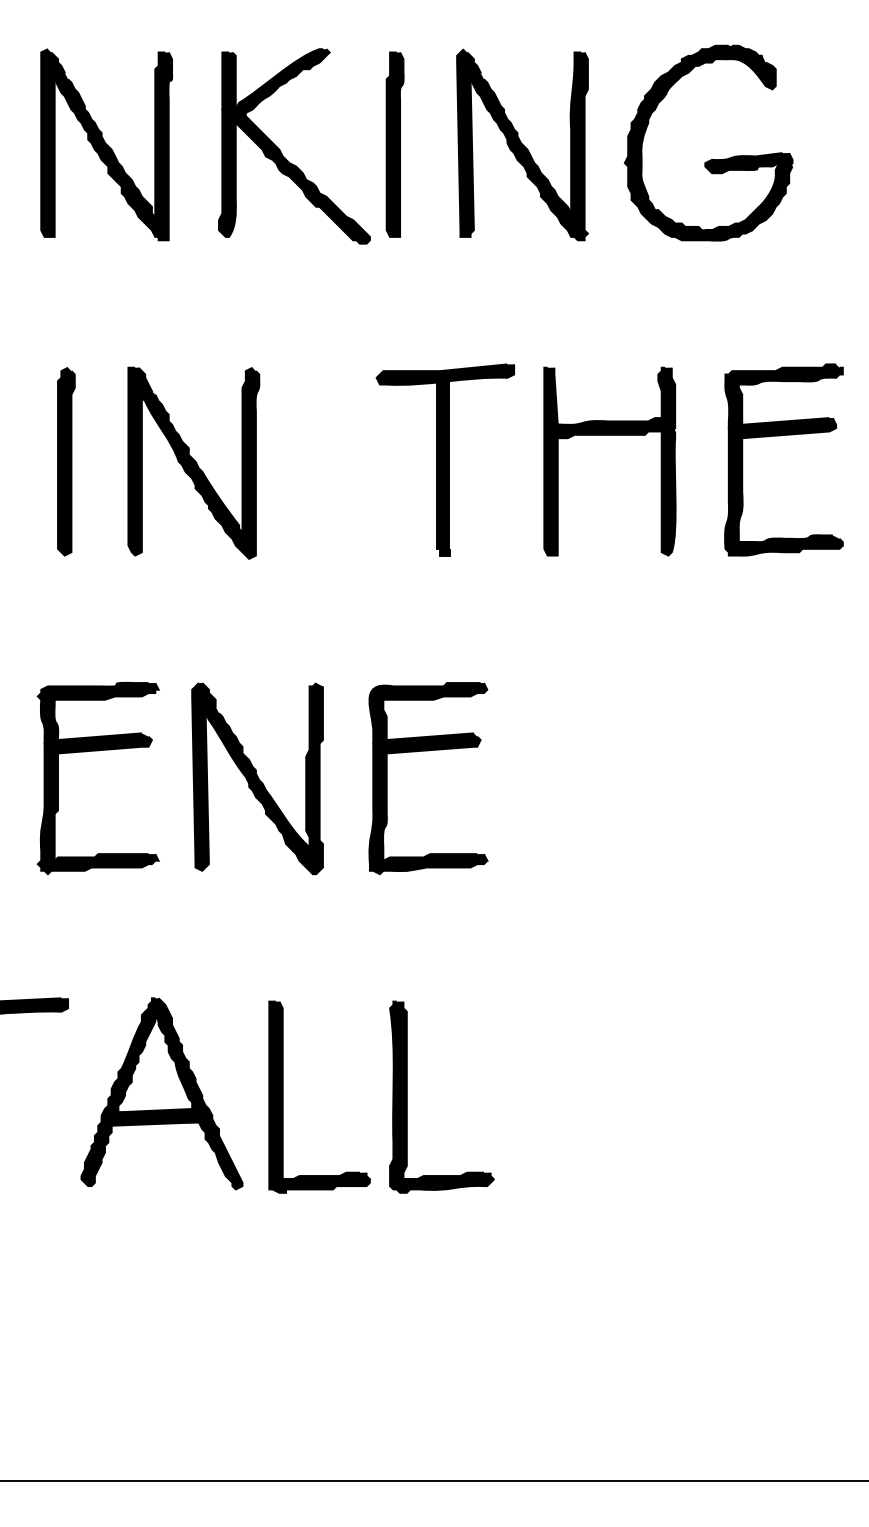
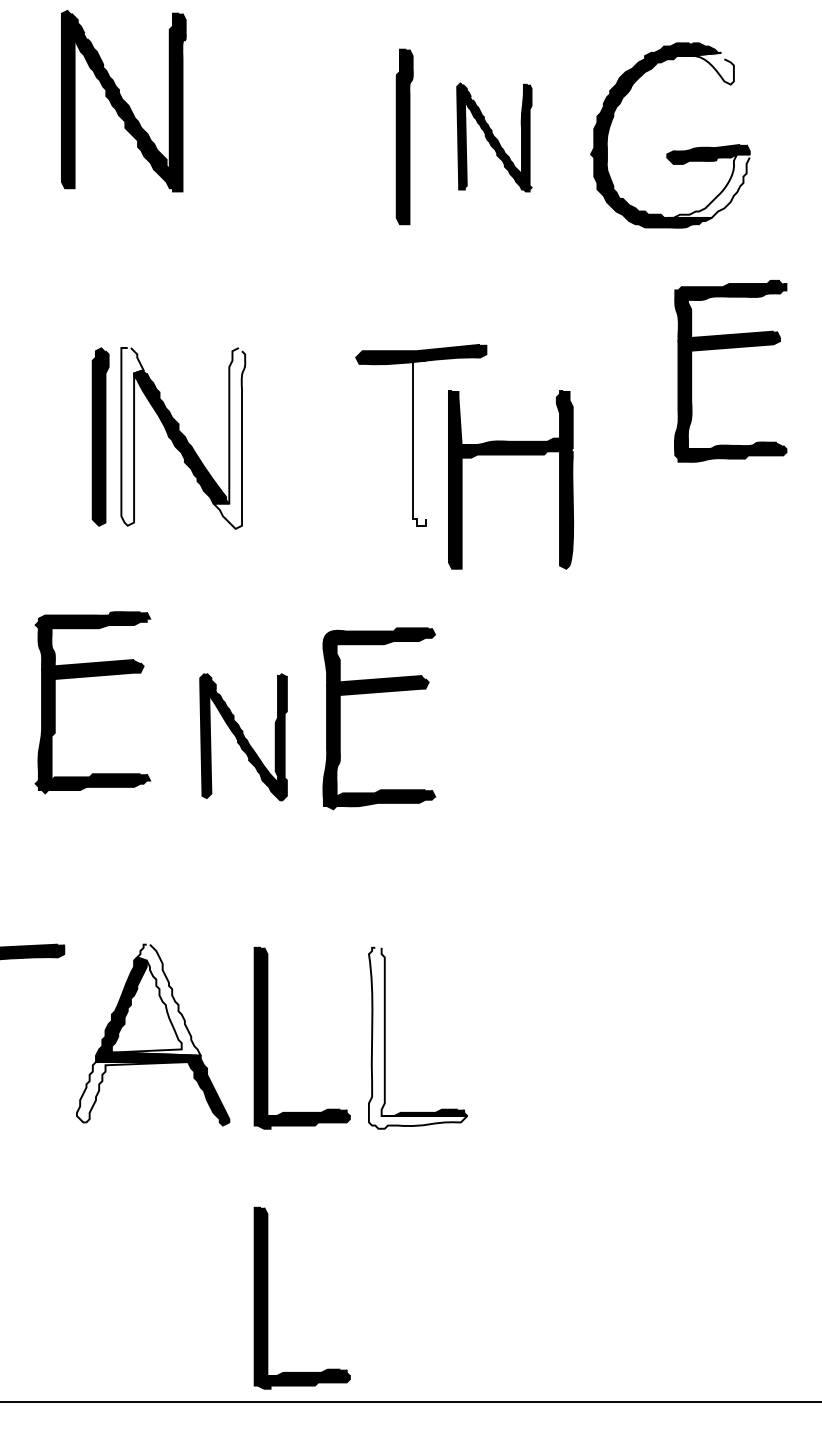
fill: (749, 72) -> (709, 68), removed
part: (106, 144) -> (123, 100), moved
part: (394, 144) -> (404, 136), moved
part: (522, 145) -> (494, 137), size x0.6
part: (281, 151) -> (266, 143), removed
fill: (748, 195) -> (708, 185), removed
part: (609, 435) -> (510, 455), moved
part: (783, 435) -> (730, 348), moved
part: (66, 461) -> (100, 436), moved
fill: (140, 461) -> (132, 436), removed
fill: (242, 463) -> (229, 438), removed
fill: (443, 467) -> (419, 442), removed
part: (94, 751) -> (89, 677), moved
part: (425, 751) -> (376, 693), moved
part: (257, 779) -> (243, 737), size x0.7
fill: (164, 1056) -> (155, 999), removed
fill: (441, 1096) -> (417, 1037), removed
fill: (140, 1154) -> (132, 1092), removed
part: (283, 1371) -> (268, 1297), added

